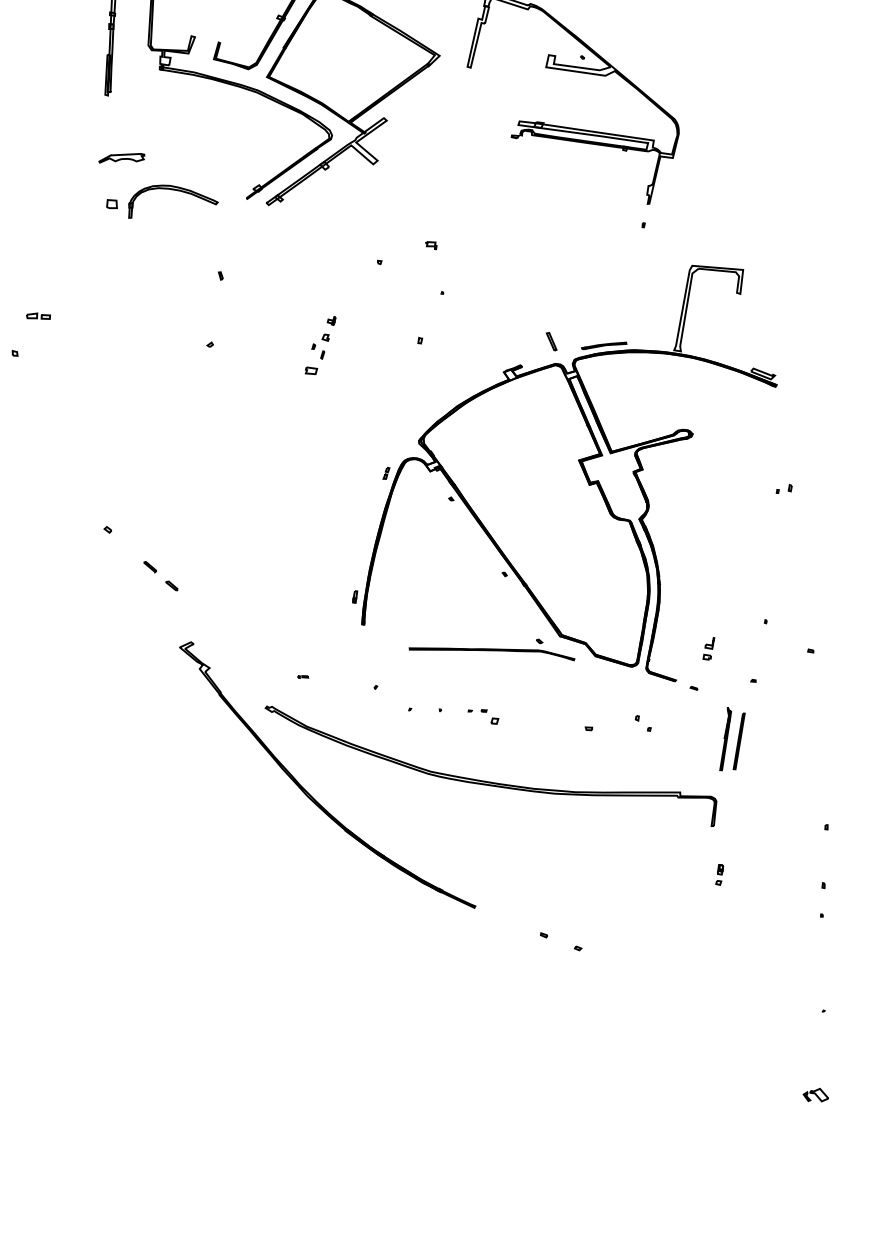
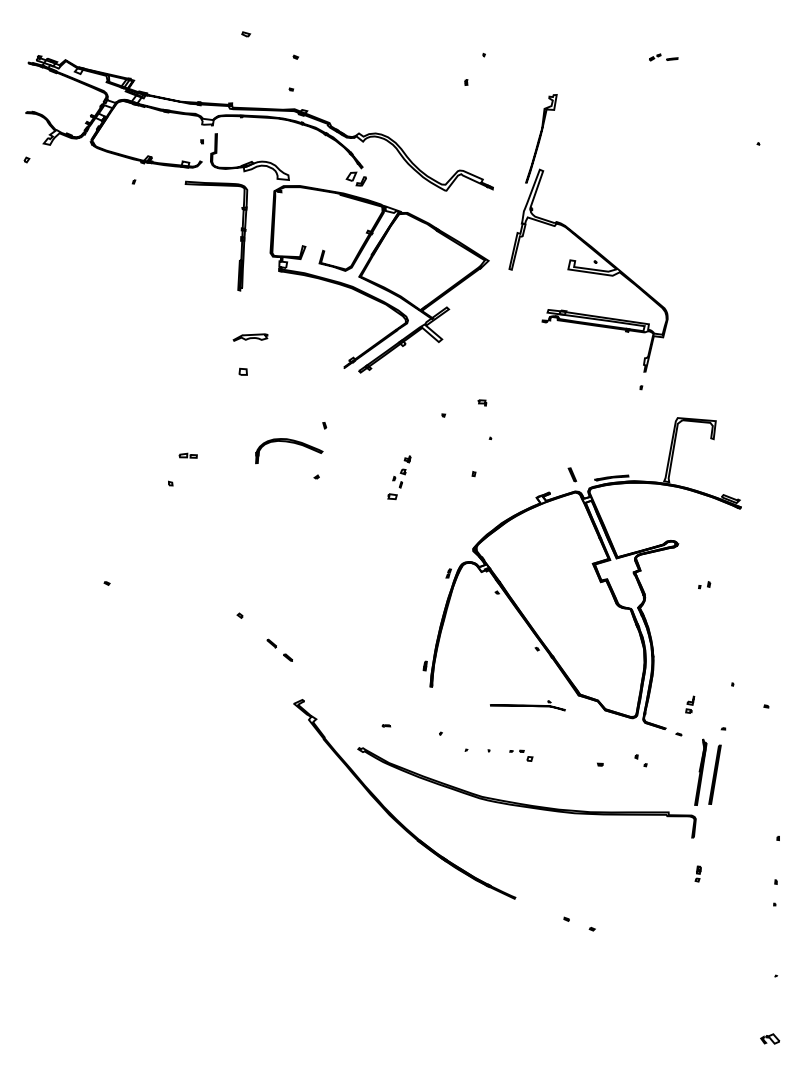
part: (175, 191) -> (290, 443), moved
part: (784, 489) -> (704, 585), moved
part: (491, 649) -> (527, 705), size x0.6
part: (732, 739) -> (707, 772), size x1.4

